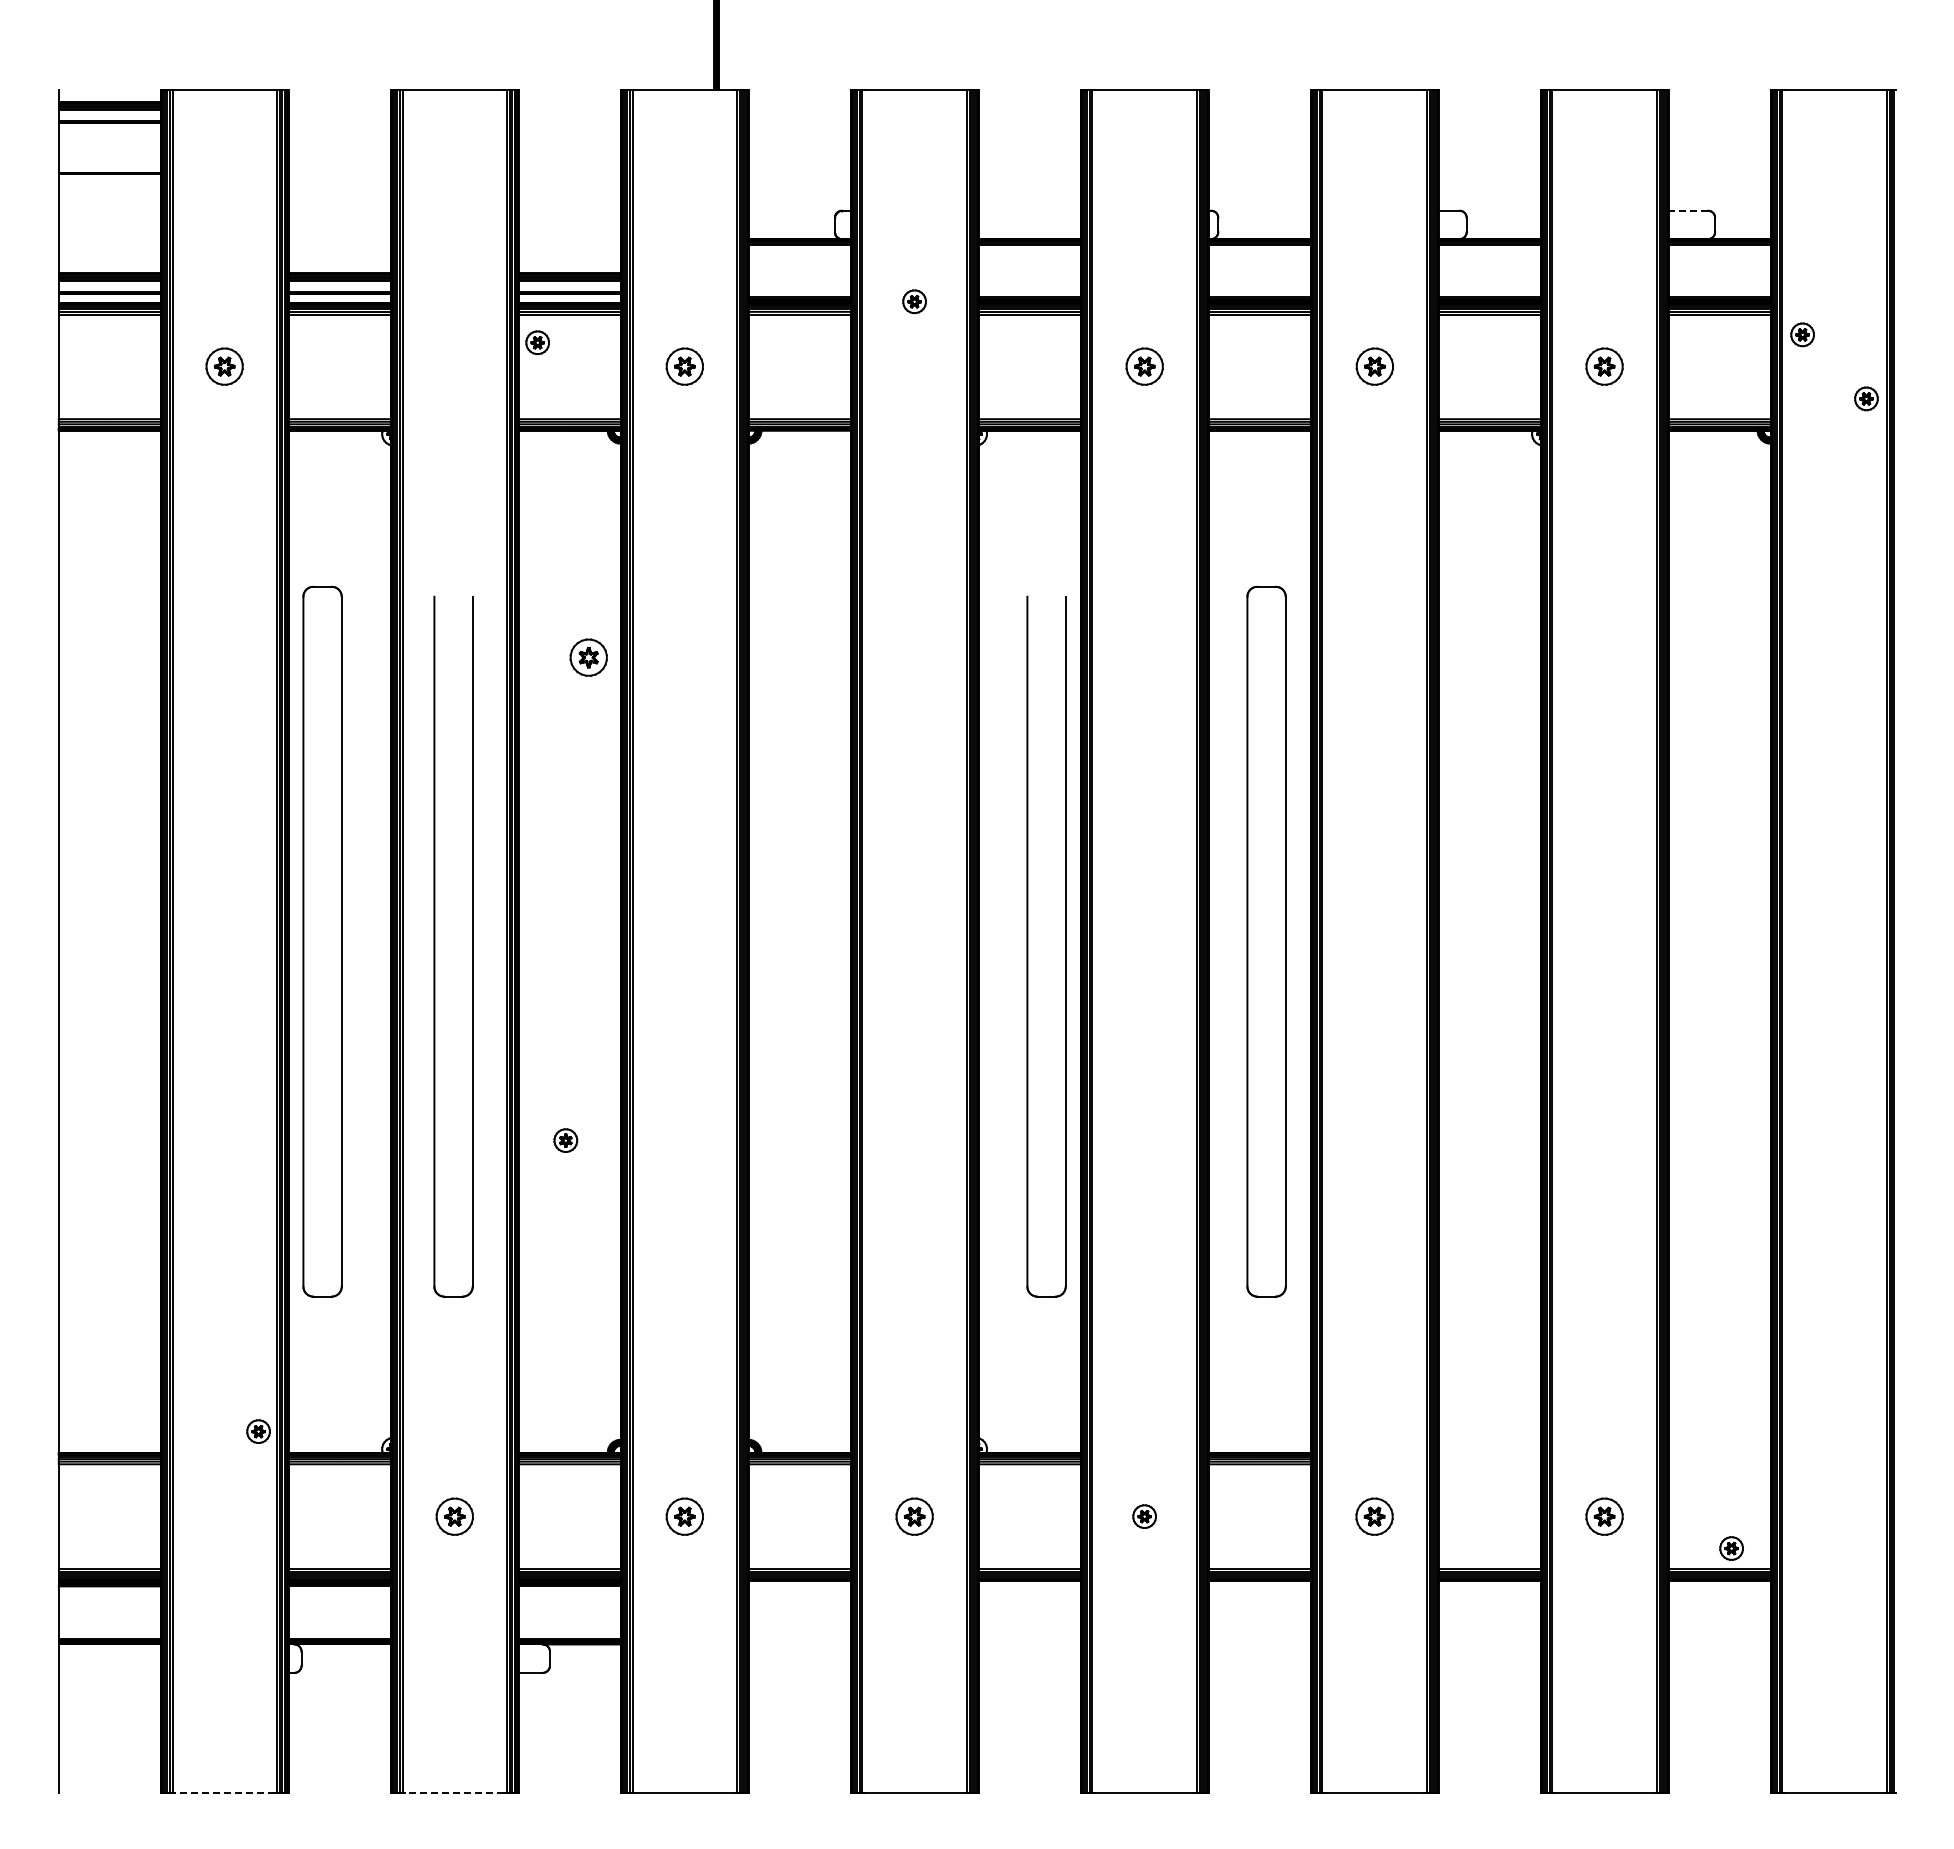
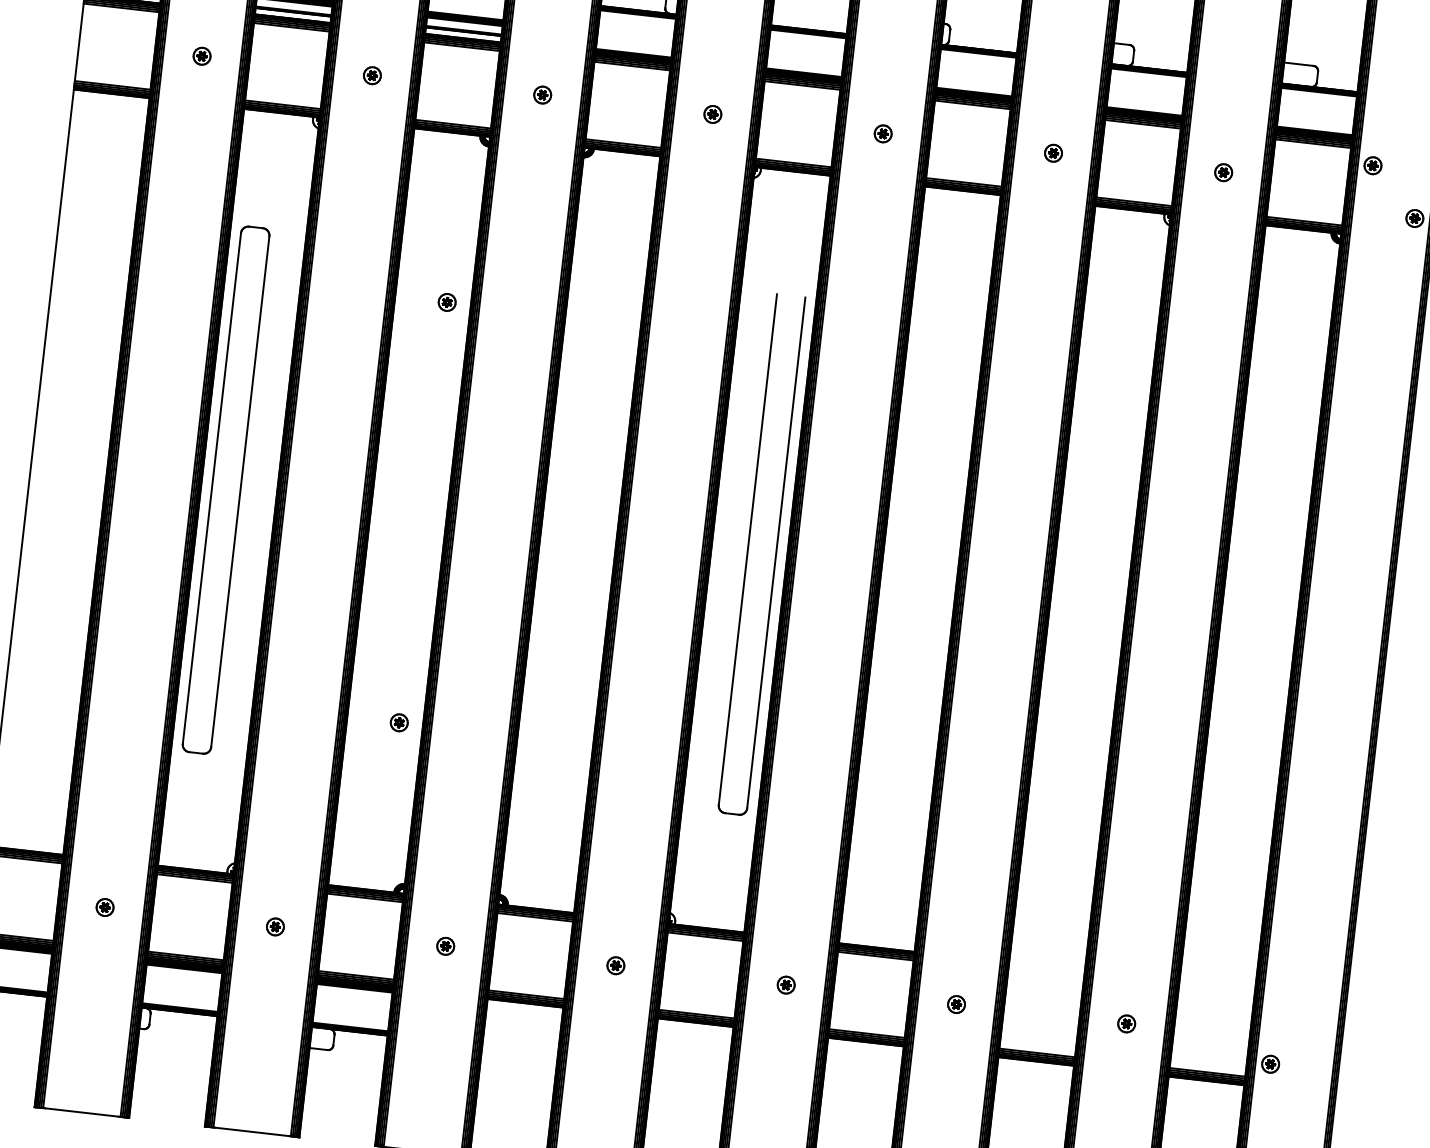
line: (1688, 210) -> (1299, 64), dashed -> solid
part: (914, 301) -> (712, 114), moved
part: (537, 342) -> (372, 75), moved
part: (224, 366) -> (202, 56), size x0.62
part: (684, 366) -> (542, 94), size x0.62
part: (1144, 366) -> (883, 133), size x0.62
part: (1374, 366) -> (1053, 153), size x0.62
part: (1604, 366) -> (1223, 172), size x0.62
part: (588, 657) -> (446, 302), size x0.62
part: (1266, 941) -> (924, 569), removed
part: (435, 946) -> (309, 503), removed
part: (565, 1140) -> (399, 722), moved
part: (258, 1431) -> (105, 907), moved
part: (454, 1516) -> (275, 926), size x0.62
part: (684, 1516) -> (445, 946), size x0.62
part: (914, 1516) -> (615, 965), size x0.62
part: (1374, 1516) -> (956, 1004), size x0.62
part: (1604, 1516) -> (1126, 1023), size x0.62
part: (1731, 1548) -> (1270, 1064), moved
line: (224, 1793) -> (81, 1112), dashed -> solid
line: (454, 1793) -> (251, 1131), dashed -> solid

